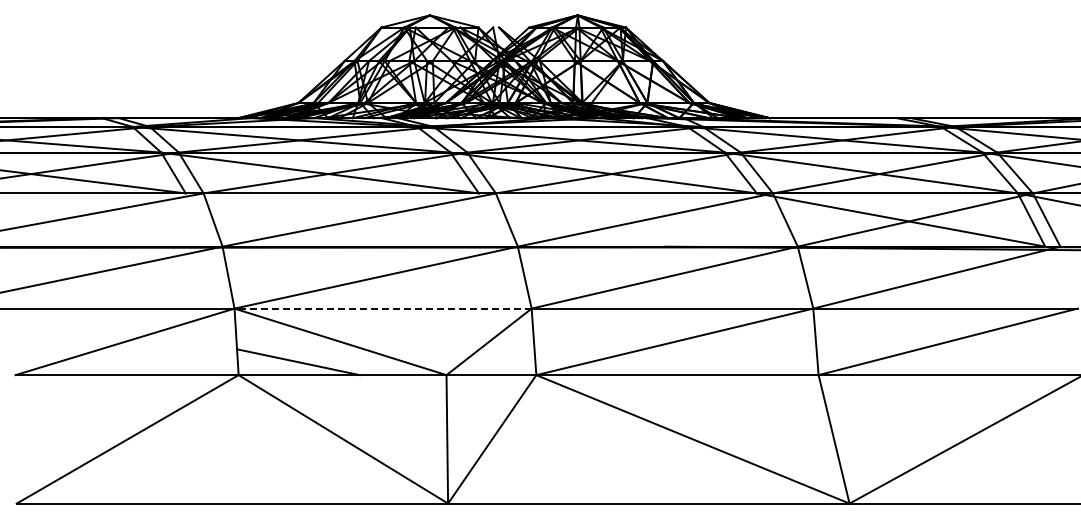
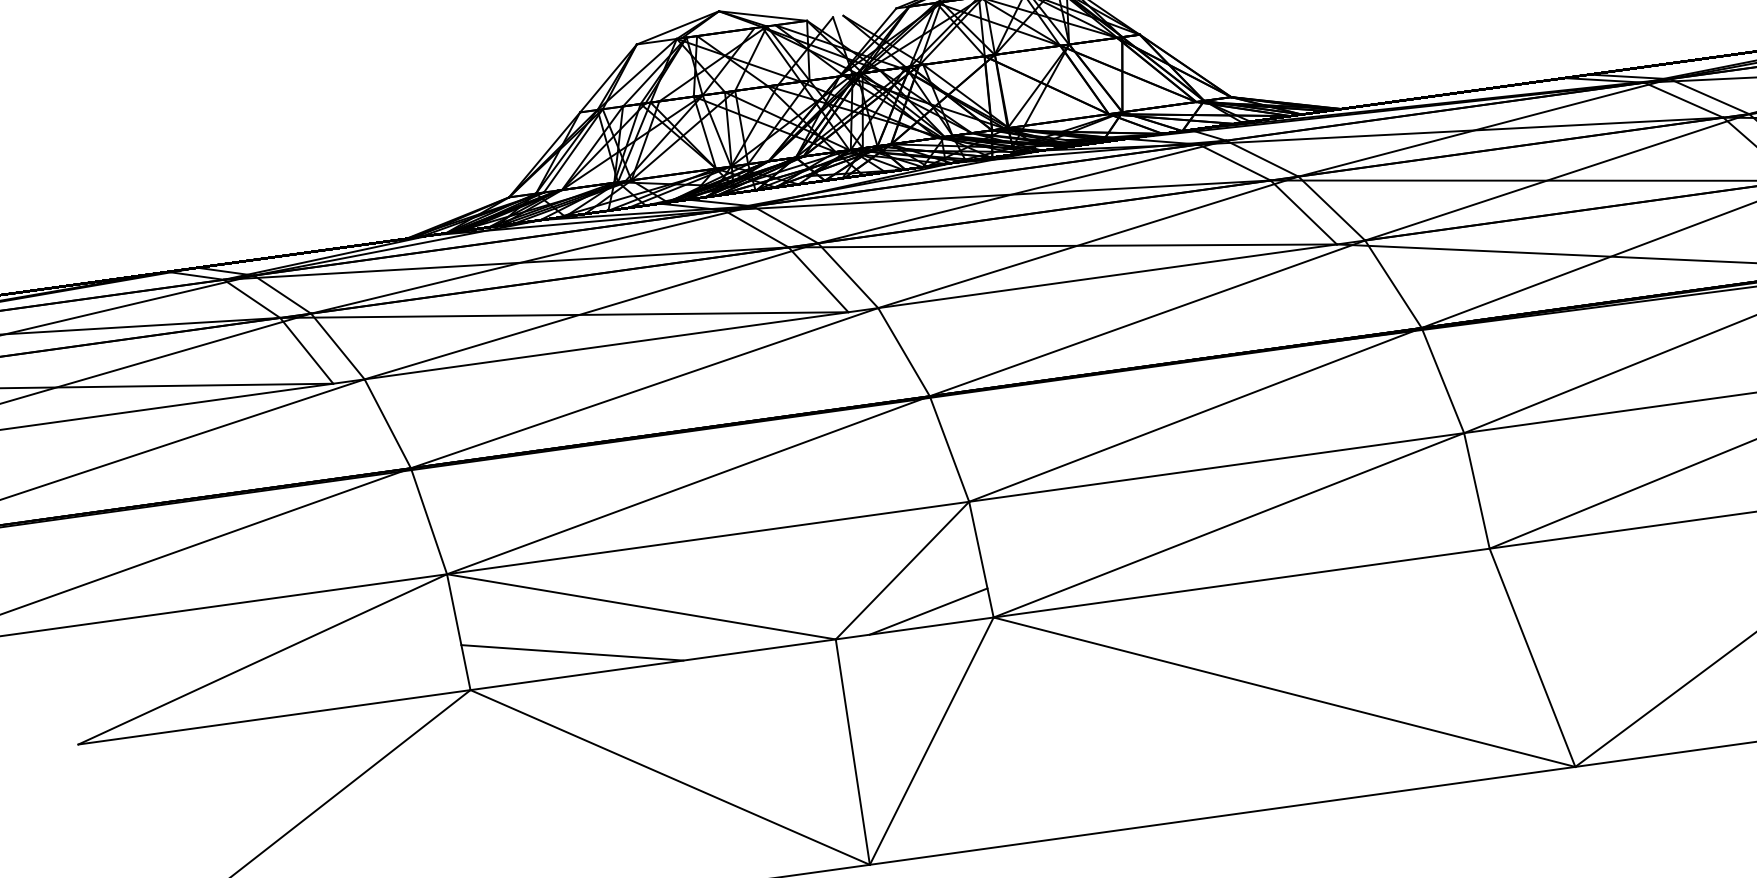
line: (383, 308) -> (708, 537), dashed -> solid
line: (500, 366) -> (928, 611), added

